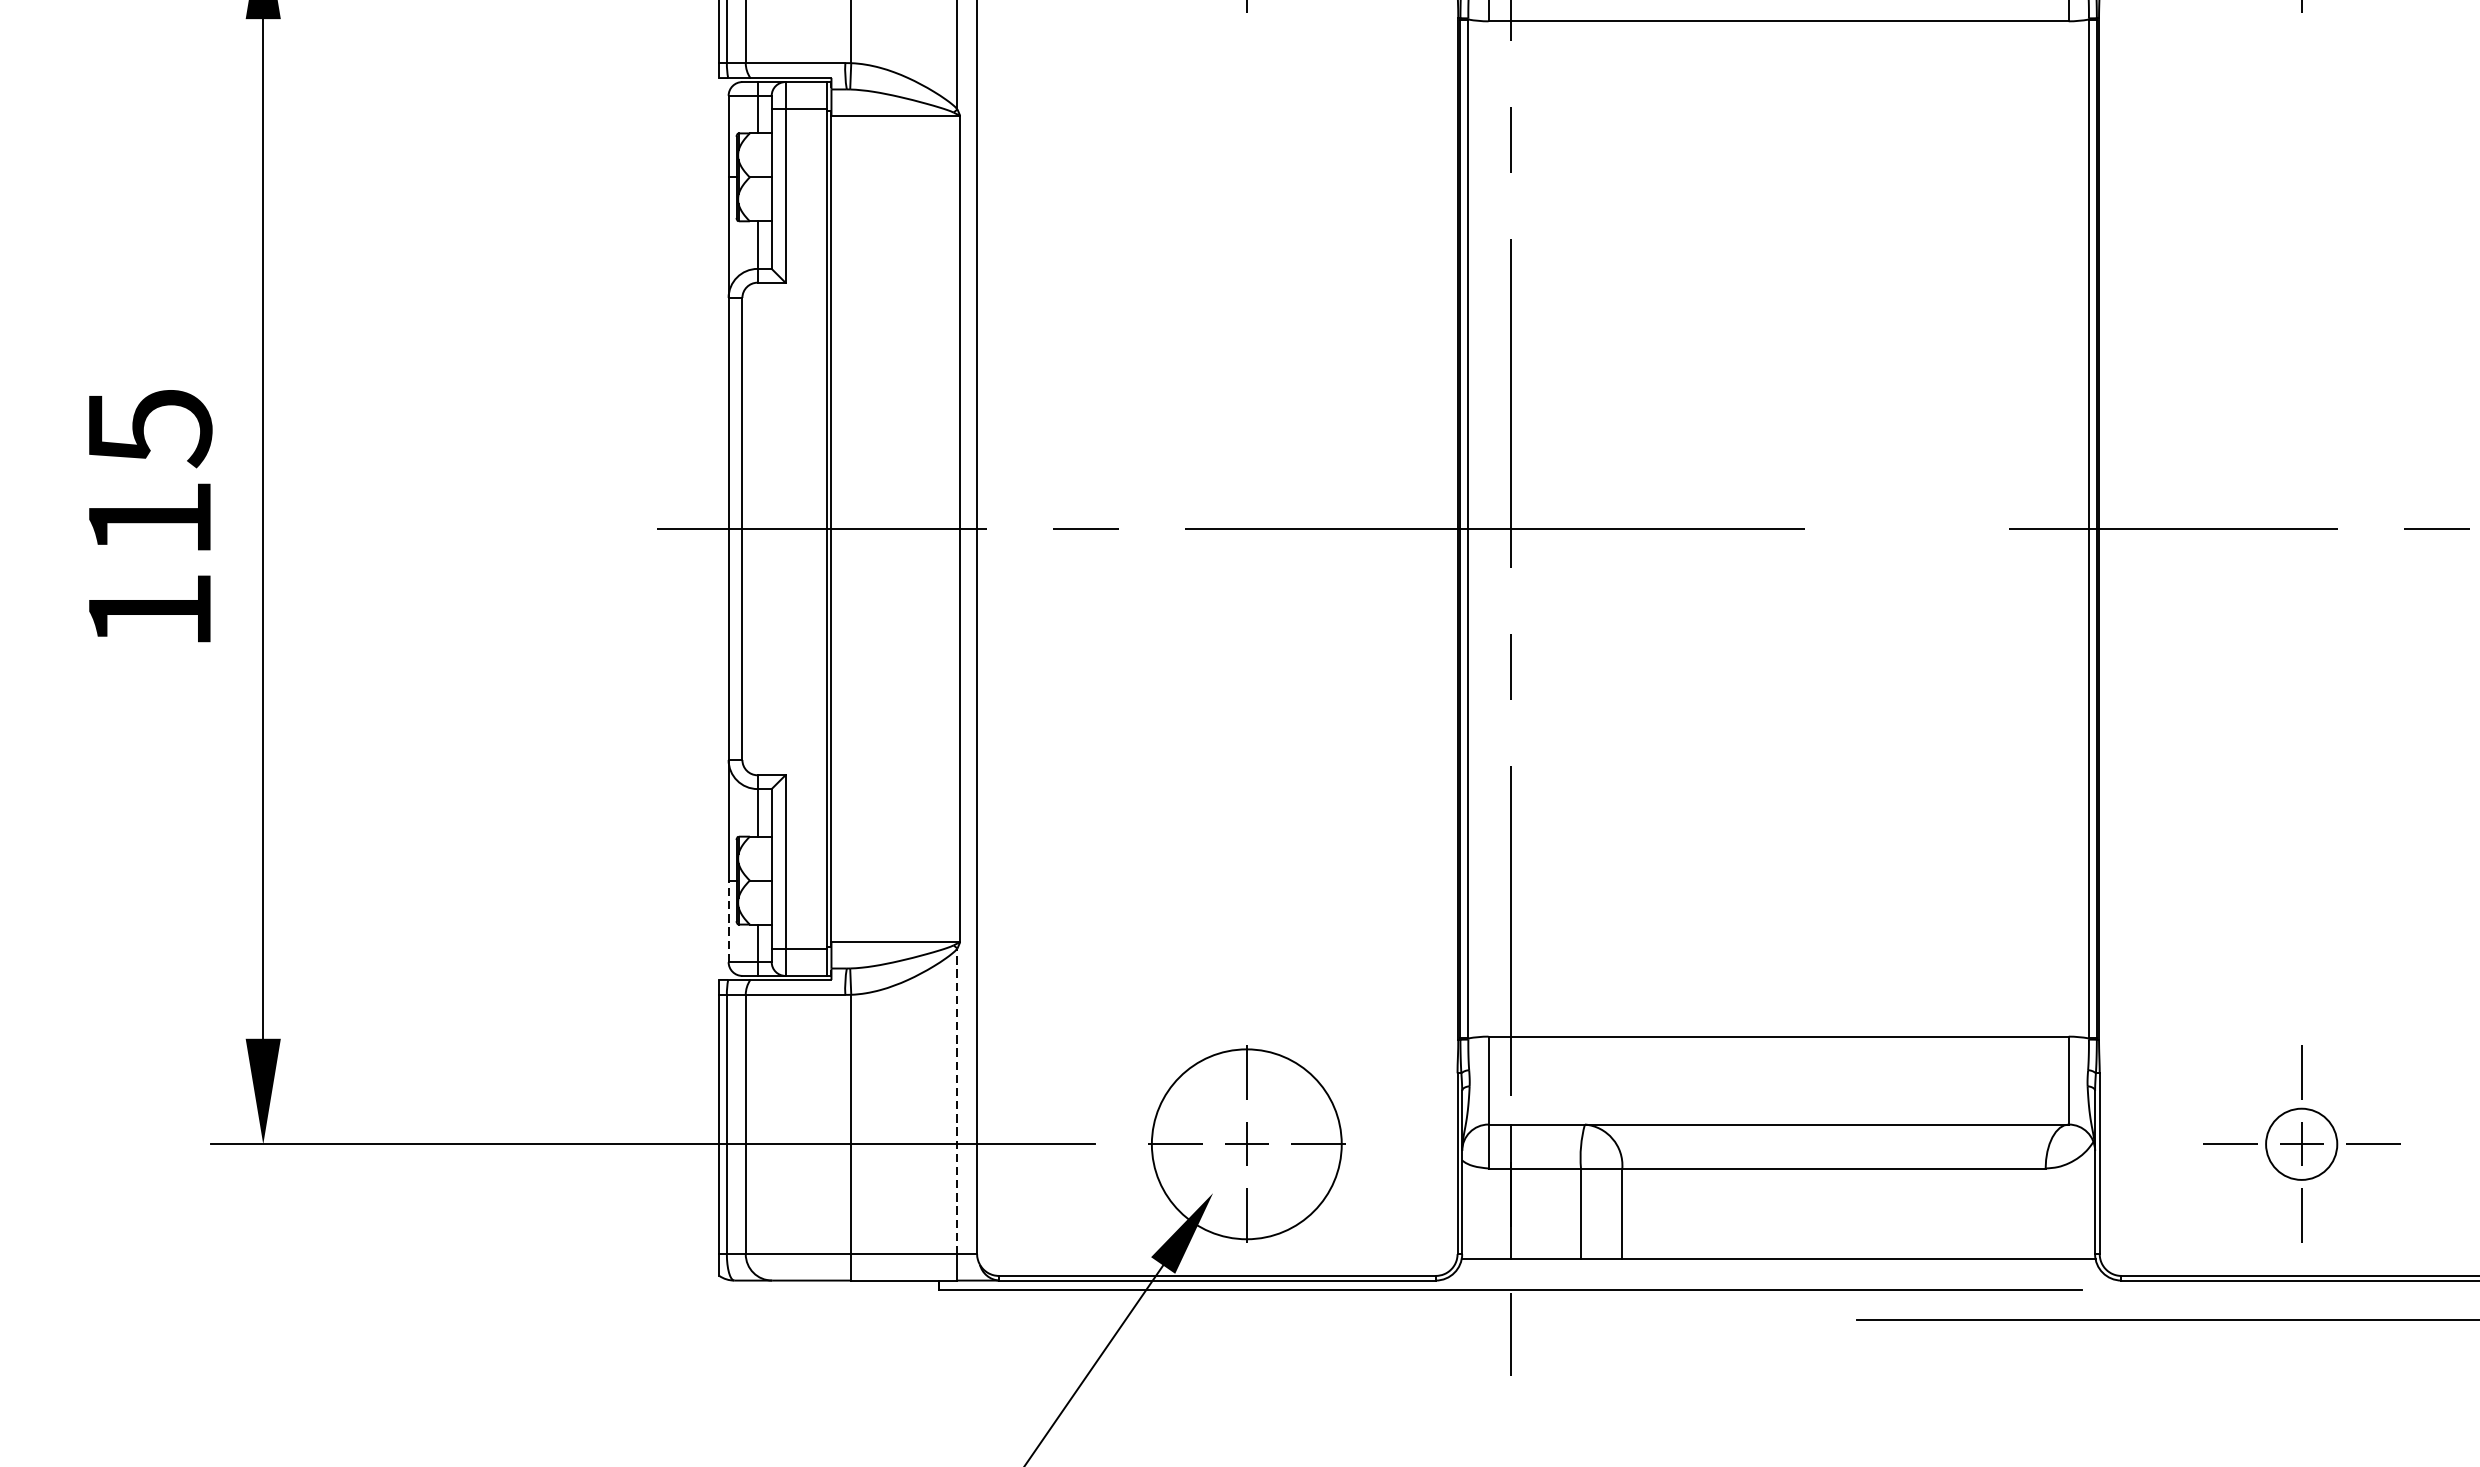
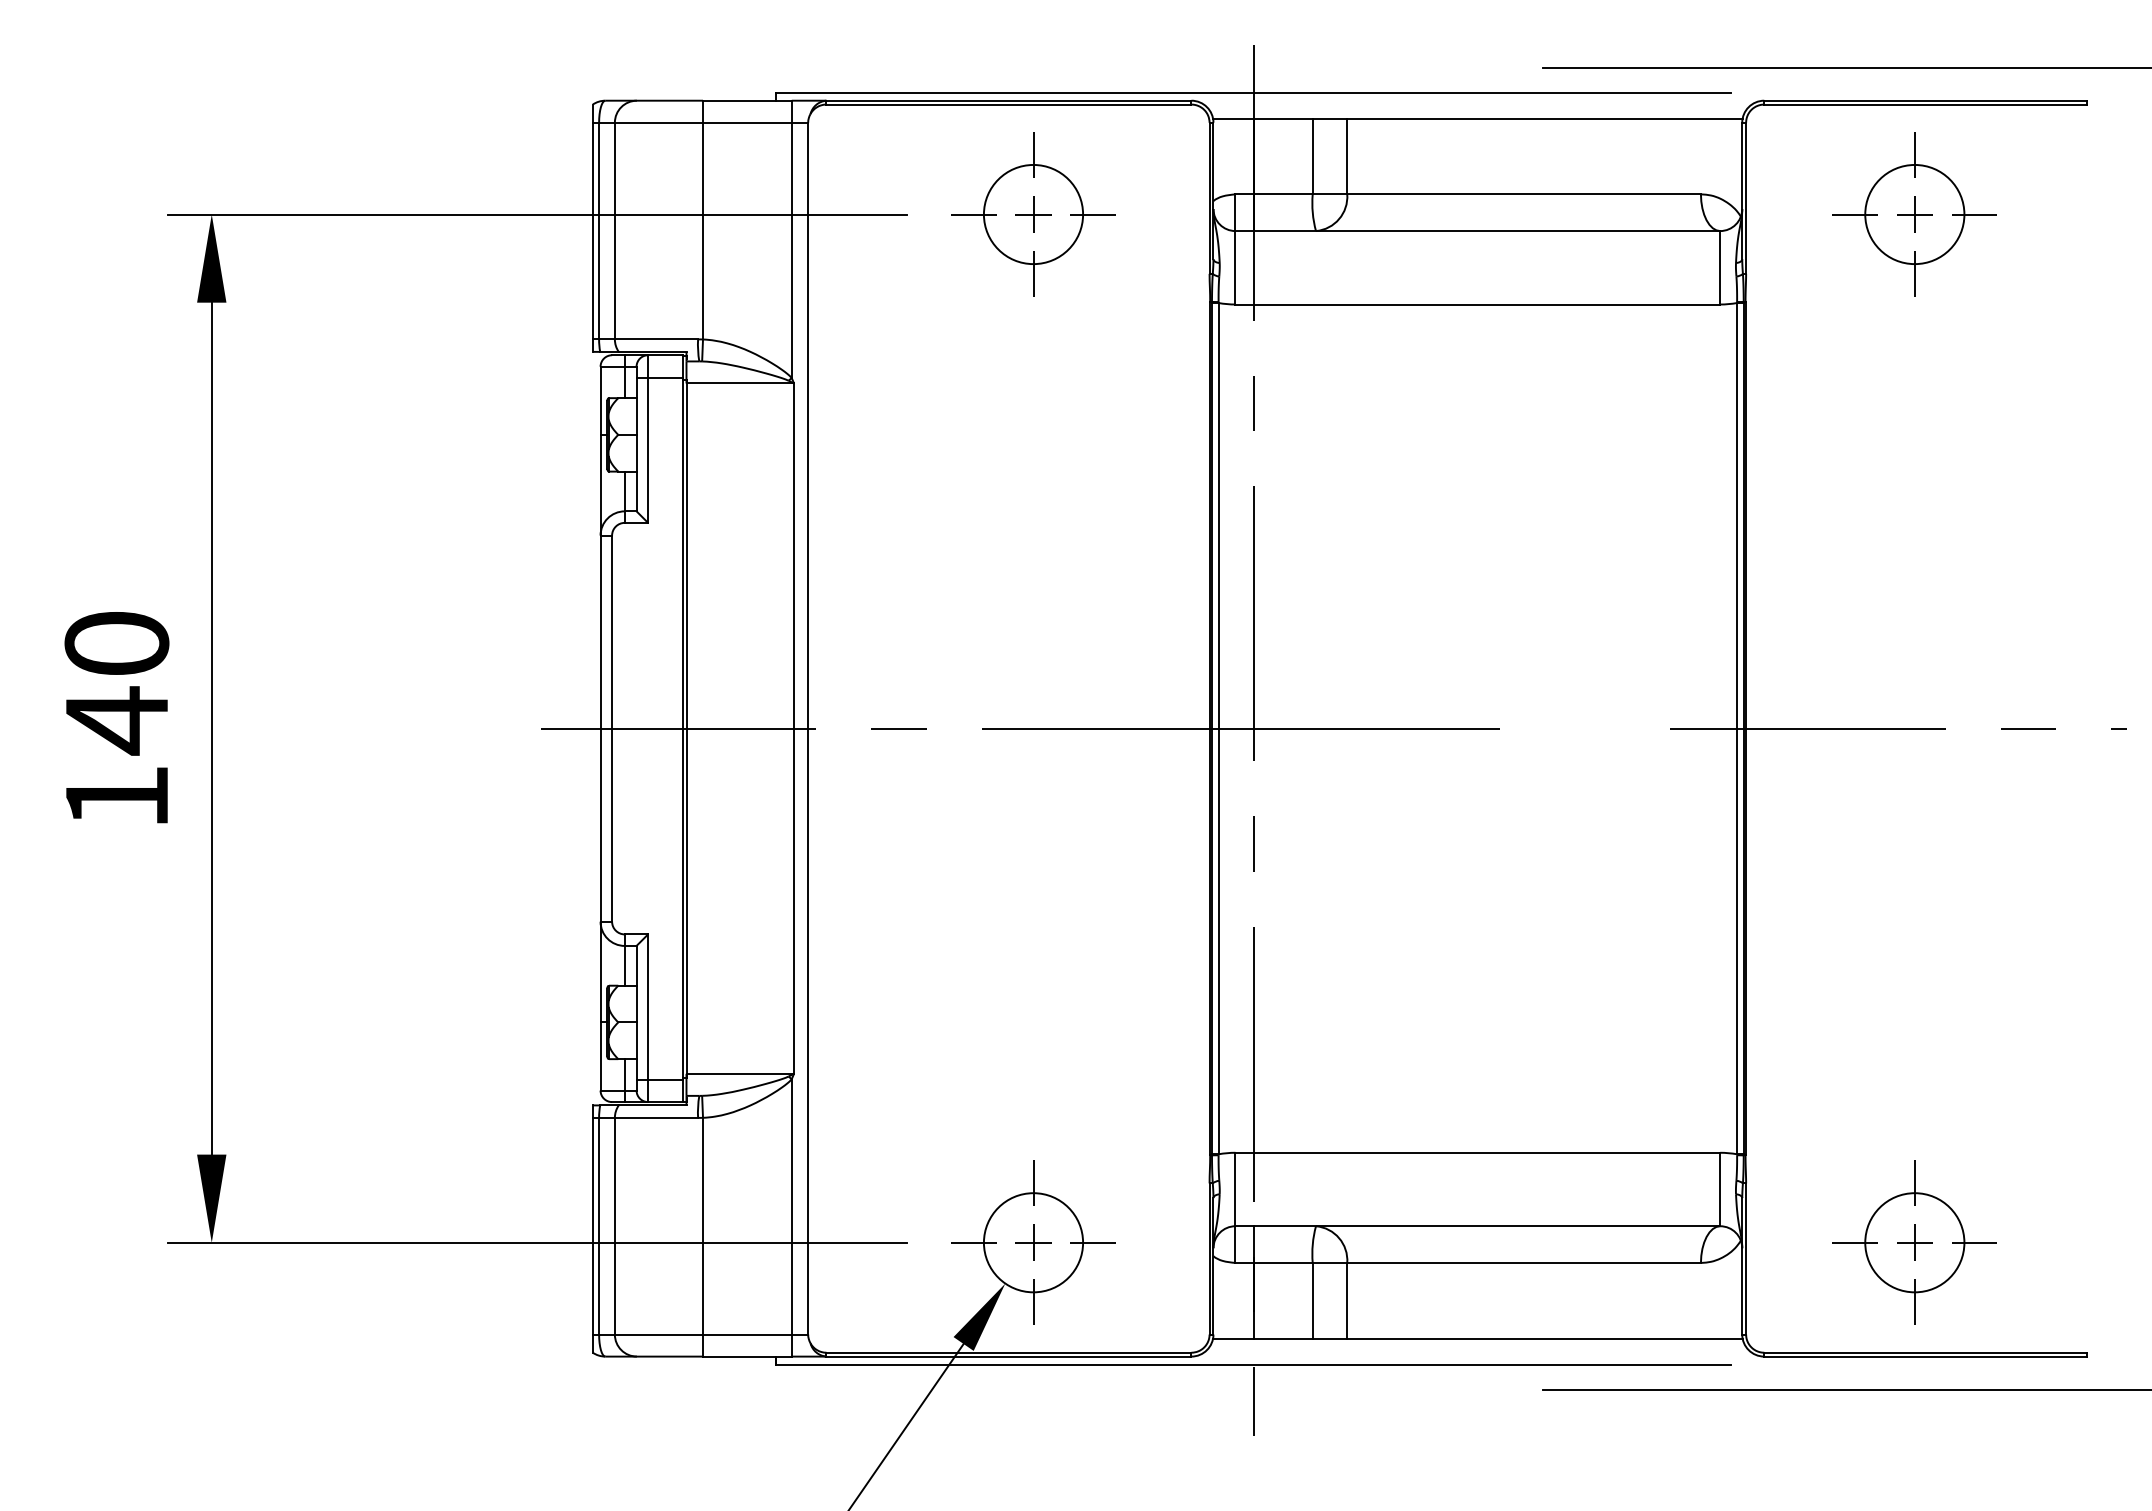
text: (149, 474) -> (116, 683), 115 -> 140
line: (728, 921) -> (600, 1056), dashed -> solid
line: (957, 1100) -> (791, 1206), dashed -> solid
circle: (1246, 1144) -> (1033, 1242), size x0.62
circle: (2301, 1144) -> (1914, 1242), size x1.67

